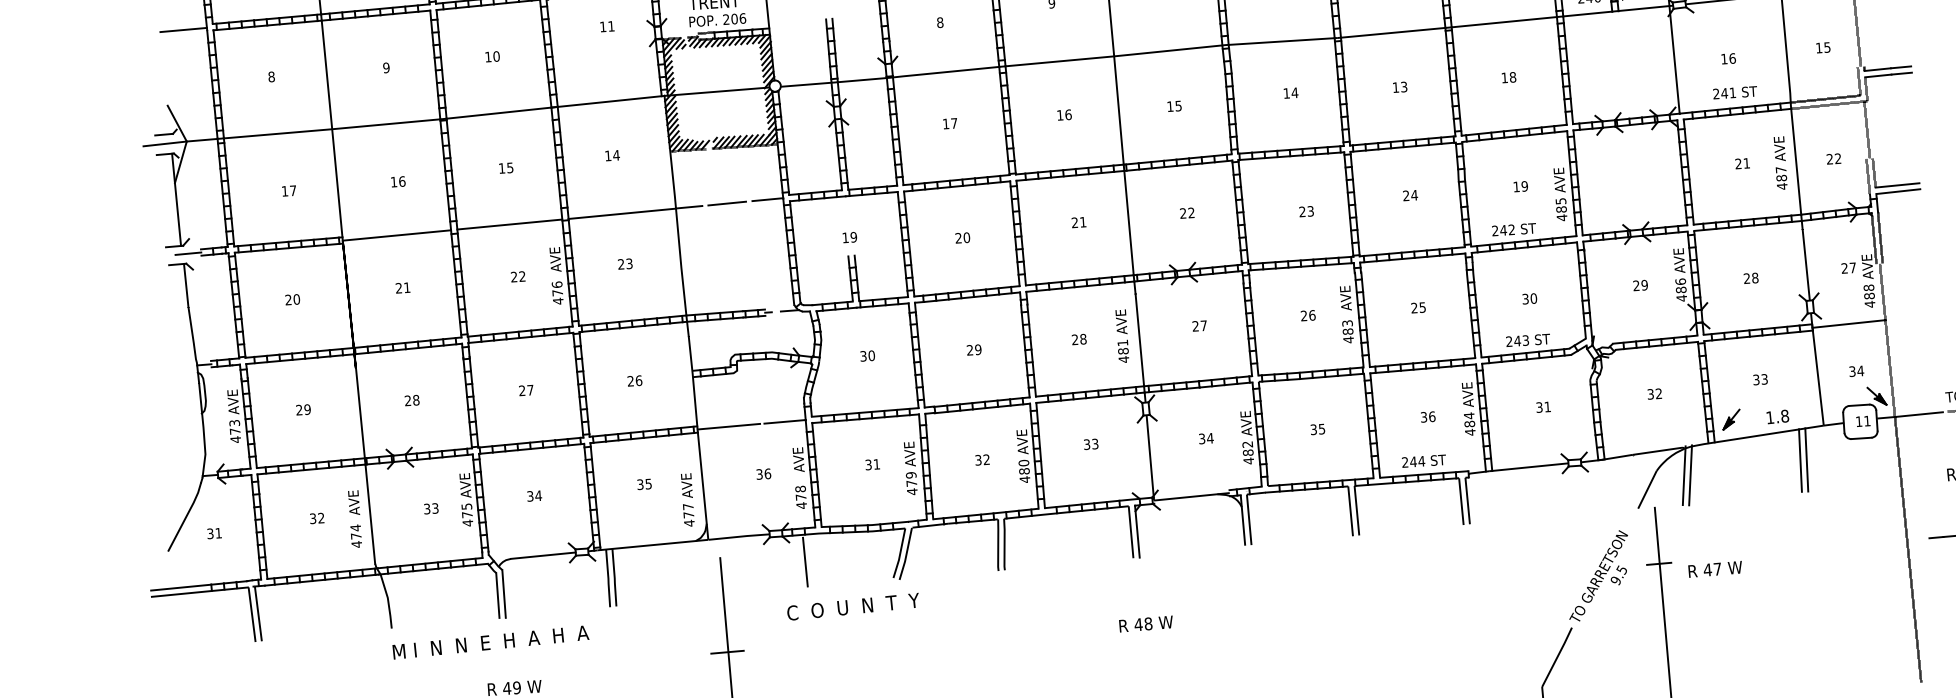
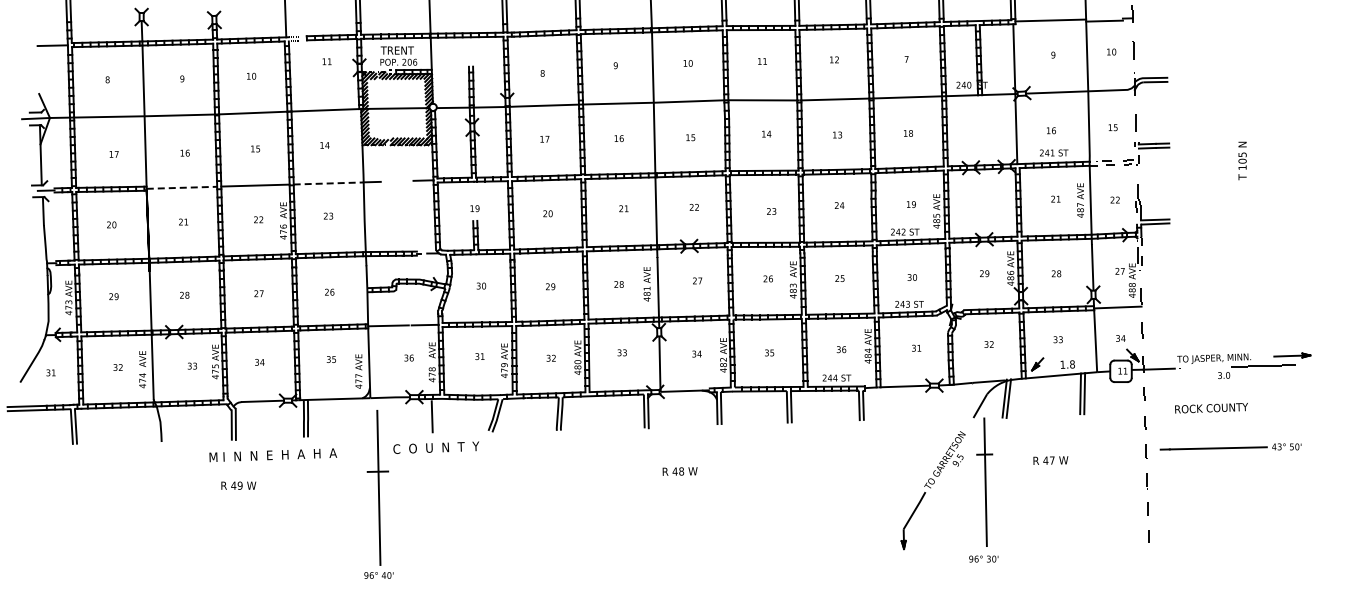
line: (726, 202) -> (396, 180), removed
line: (623, 213) -> (329, 183), solid -> dashed
line: (397, 234) -> (182, 187), solid -> dashed
text: (1714, 569) -> (1050, 460), moved
text: (853, 606) -> (436, 447), moved
text: (1145, 624) -> (679, 471), moved
text: (491, 642) -> (273, 455), moved

